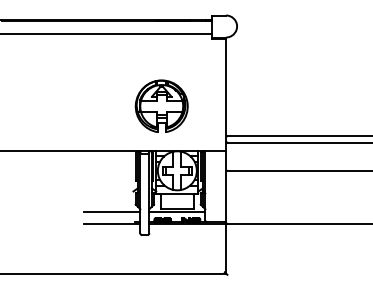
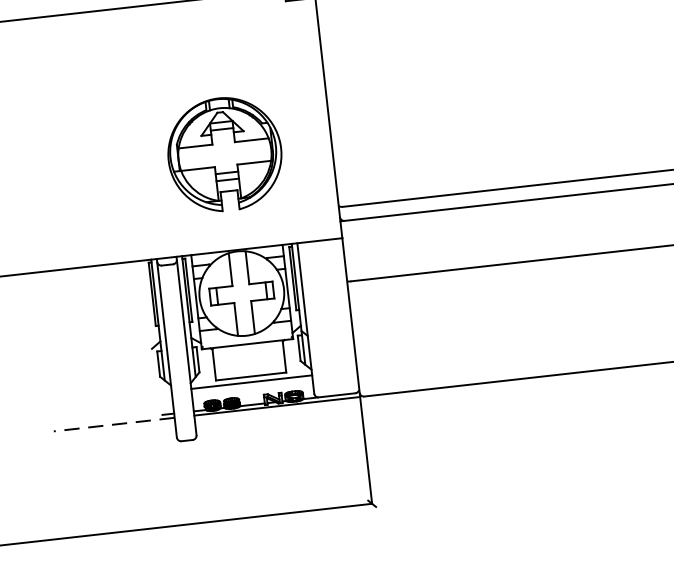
part: (161, 105) -> (224, 152), moved
line: (112, 211) -> (111, 397), removed
line: (112, 224) -> (114, 425), solid -> dashed

